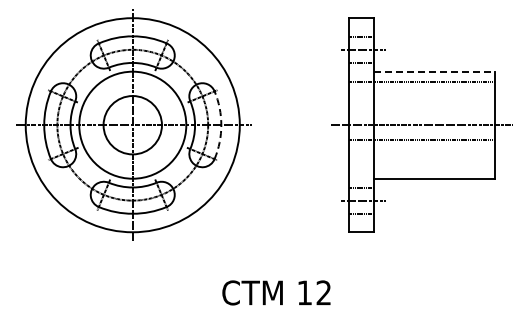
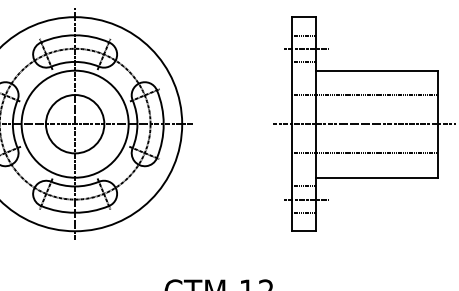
line: (434, 71) -> (376, 70), dashed -> solid
line: (422, 82) -> (364, 95), moved
arc: (221, 125) -> (163, 124), dashed -> solid
line: (422, 140) -> (364, 153), moved

